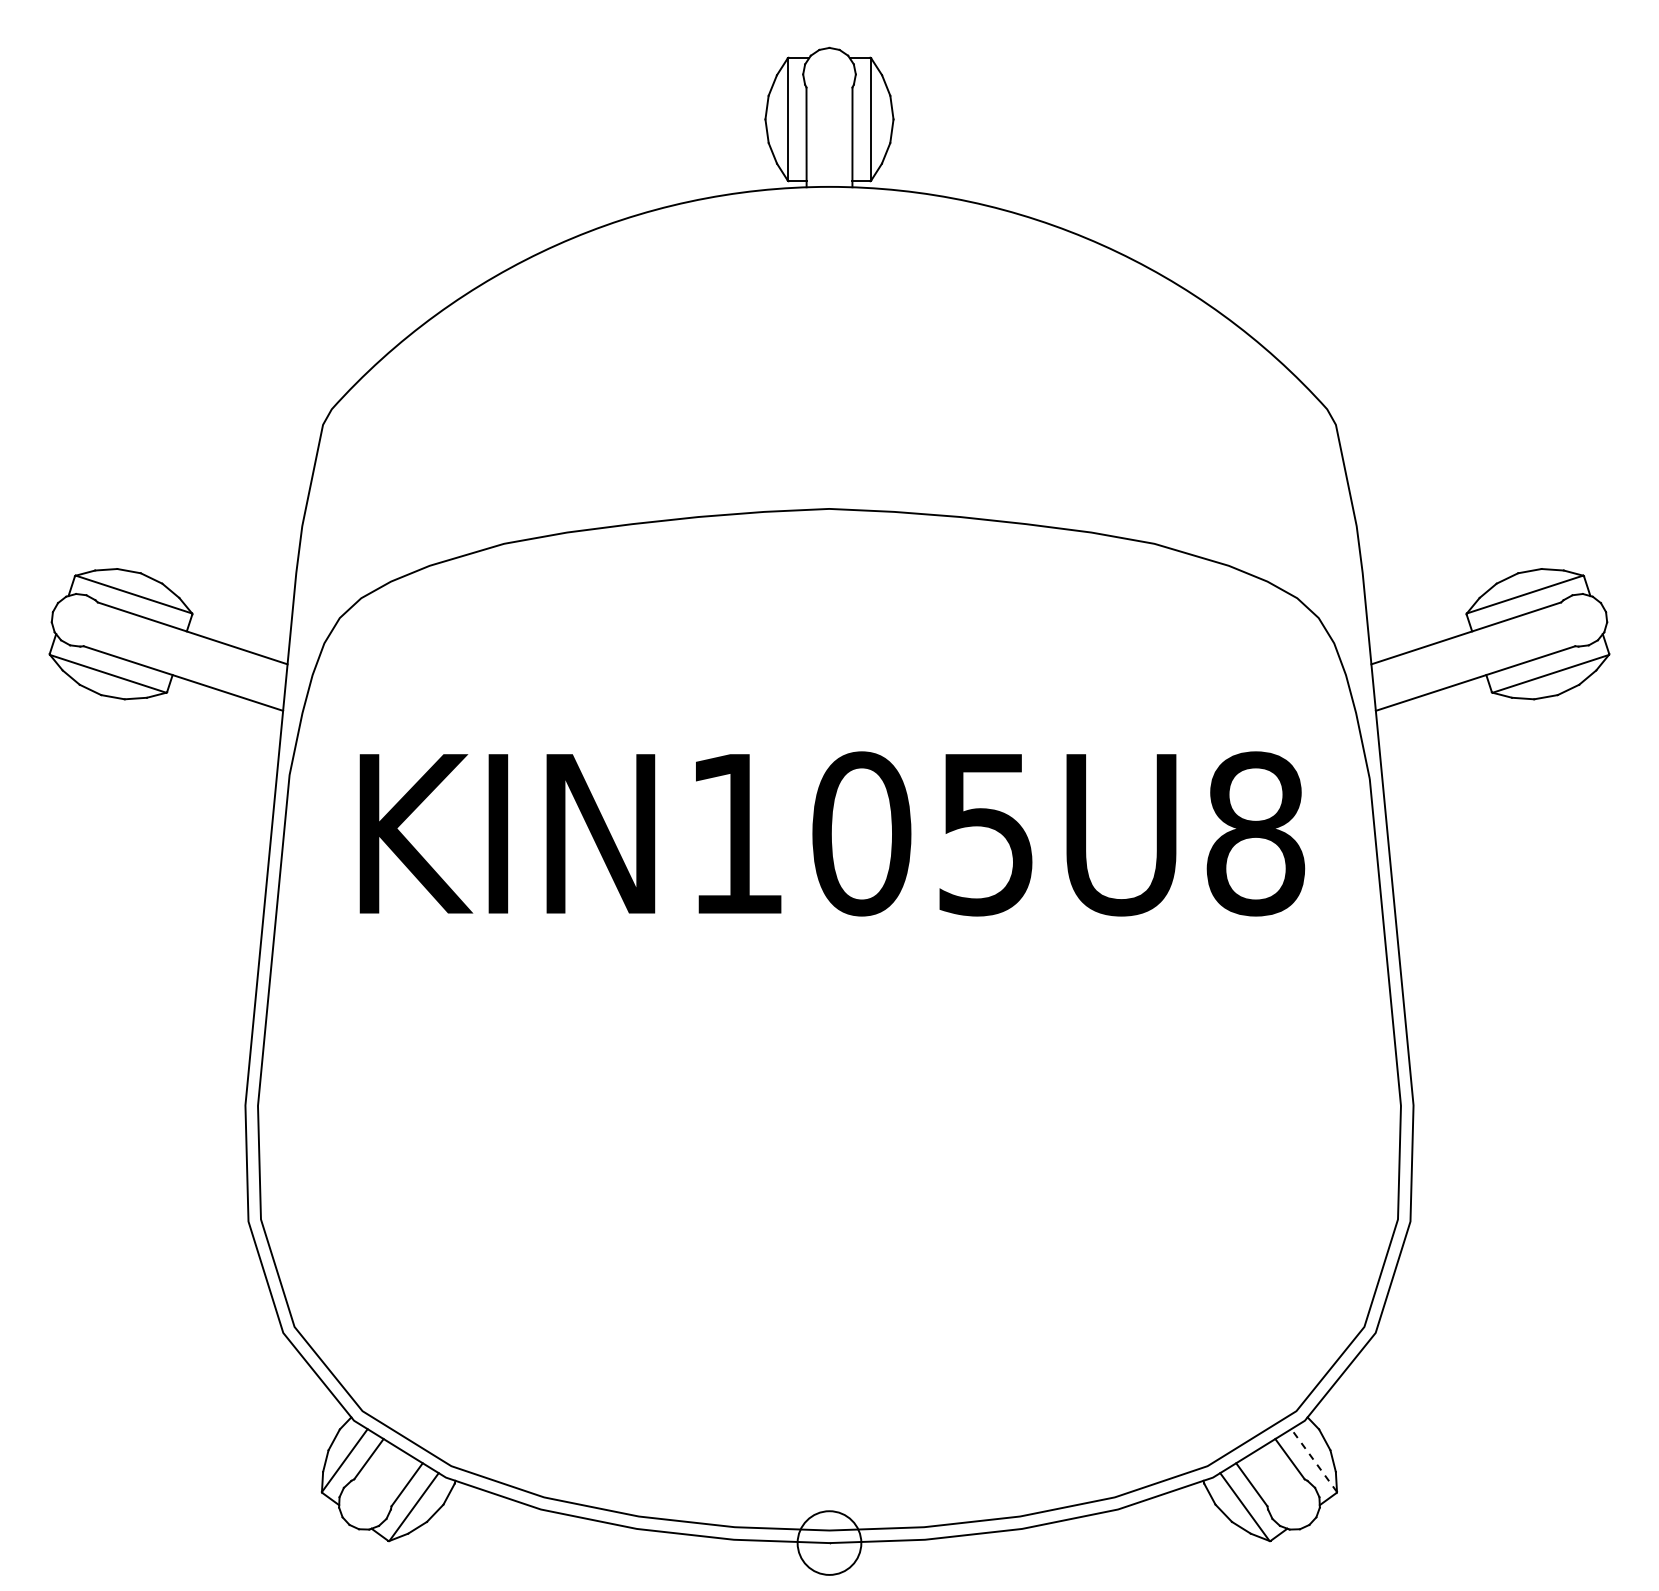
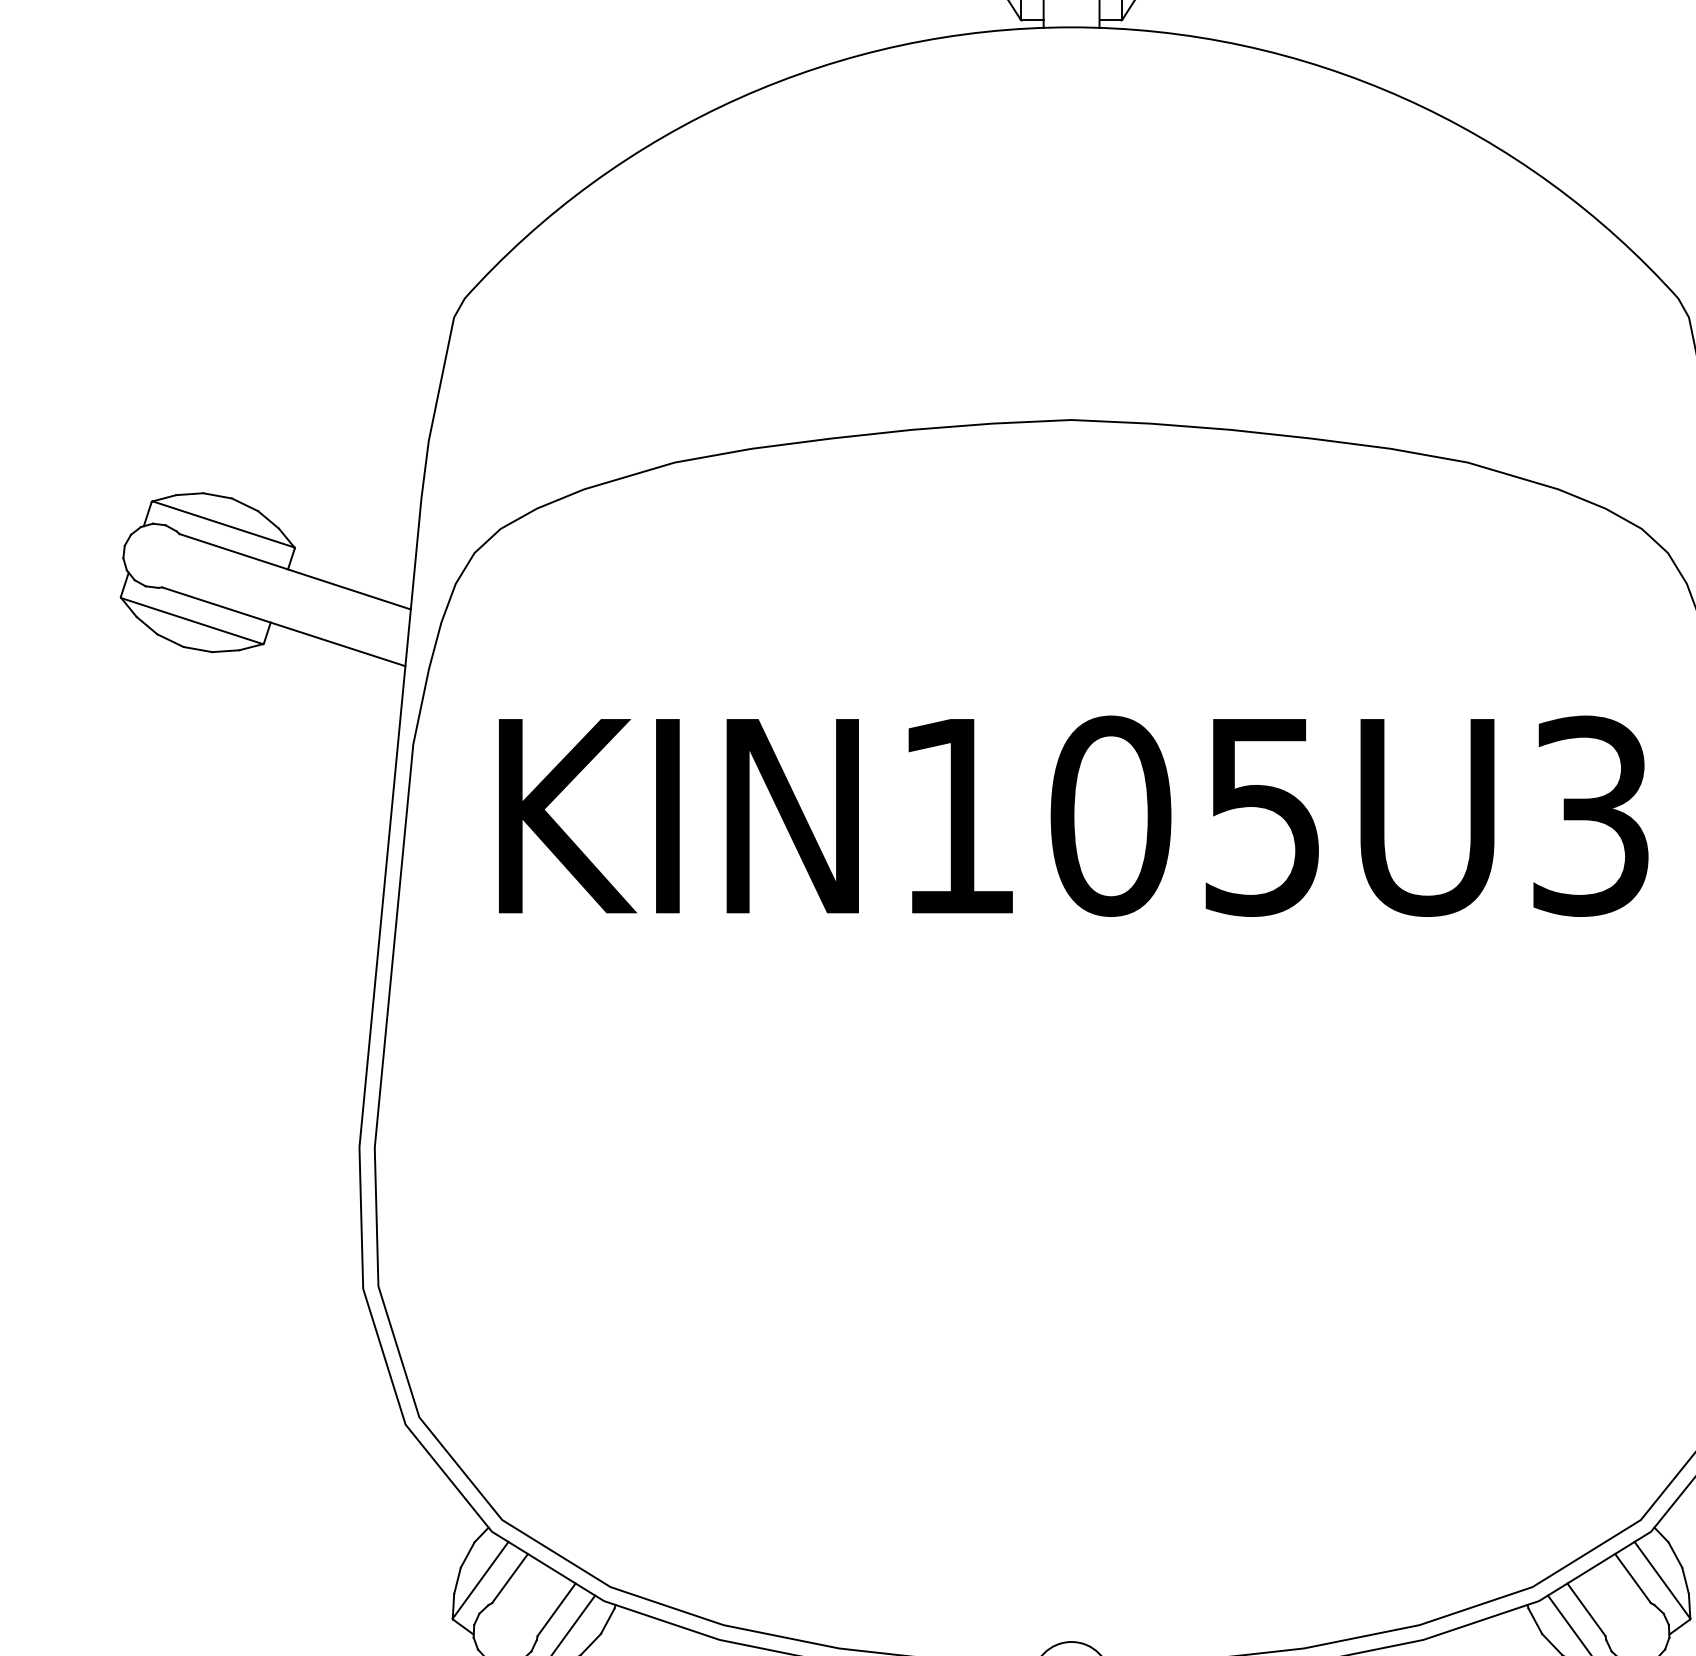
text: (1255, 833) -> (1590, 815), KIN105U8 -> KIN105U3
line: (1314, 1460) -> (1662, 1580), dashed -> solid

